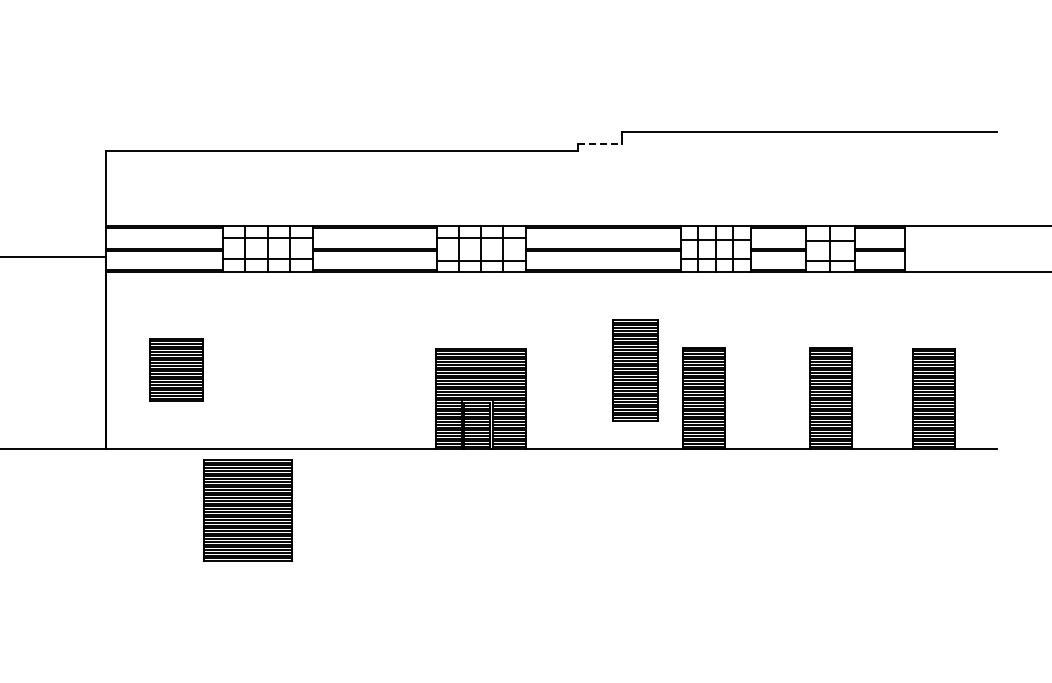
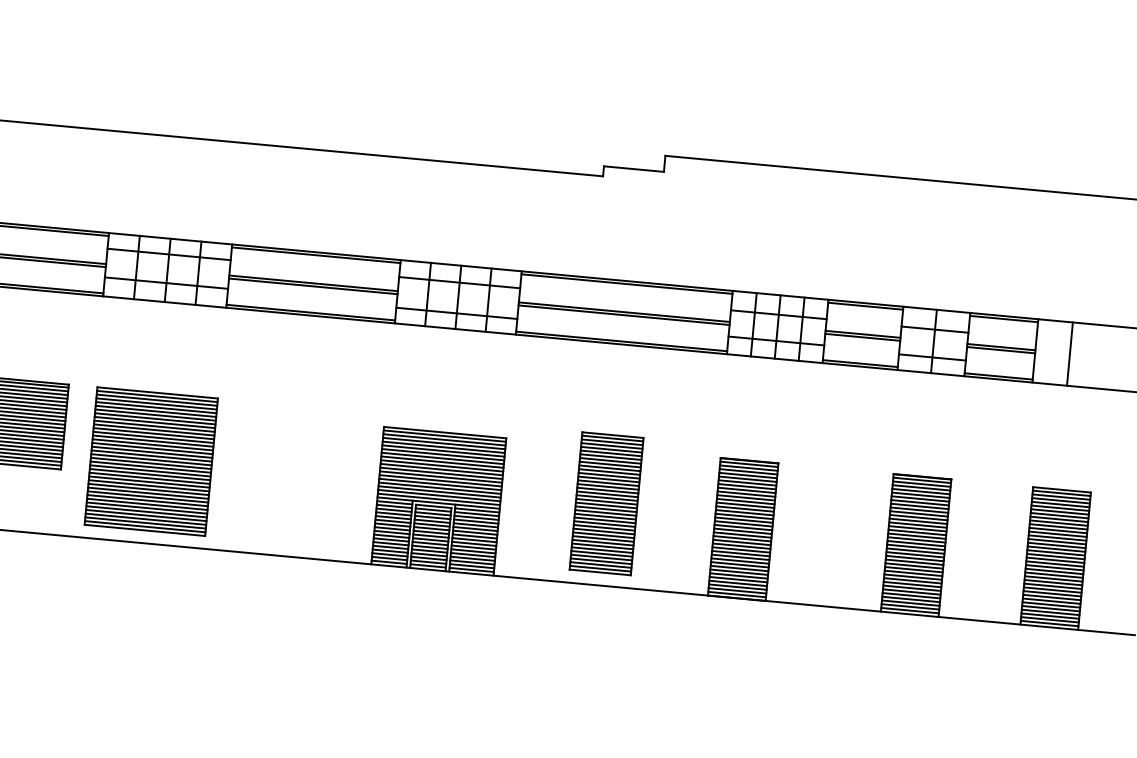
line: (600, 143) -> (634, 168), dashed -> solid
line: (930, 248) -> (1070, 353), added
part: (635, 370) -> (607, 503), moved
part: (247, 510) -> (150, 461), moved

